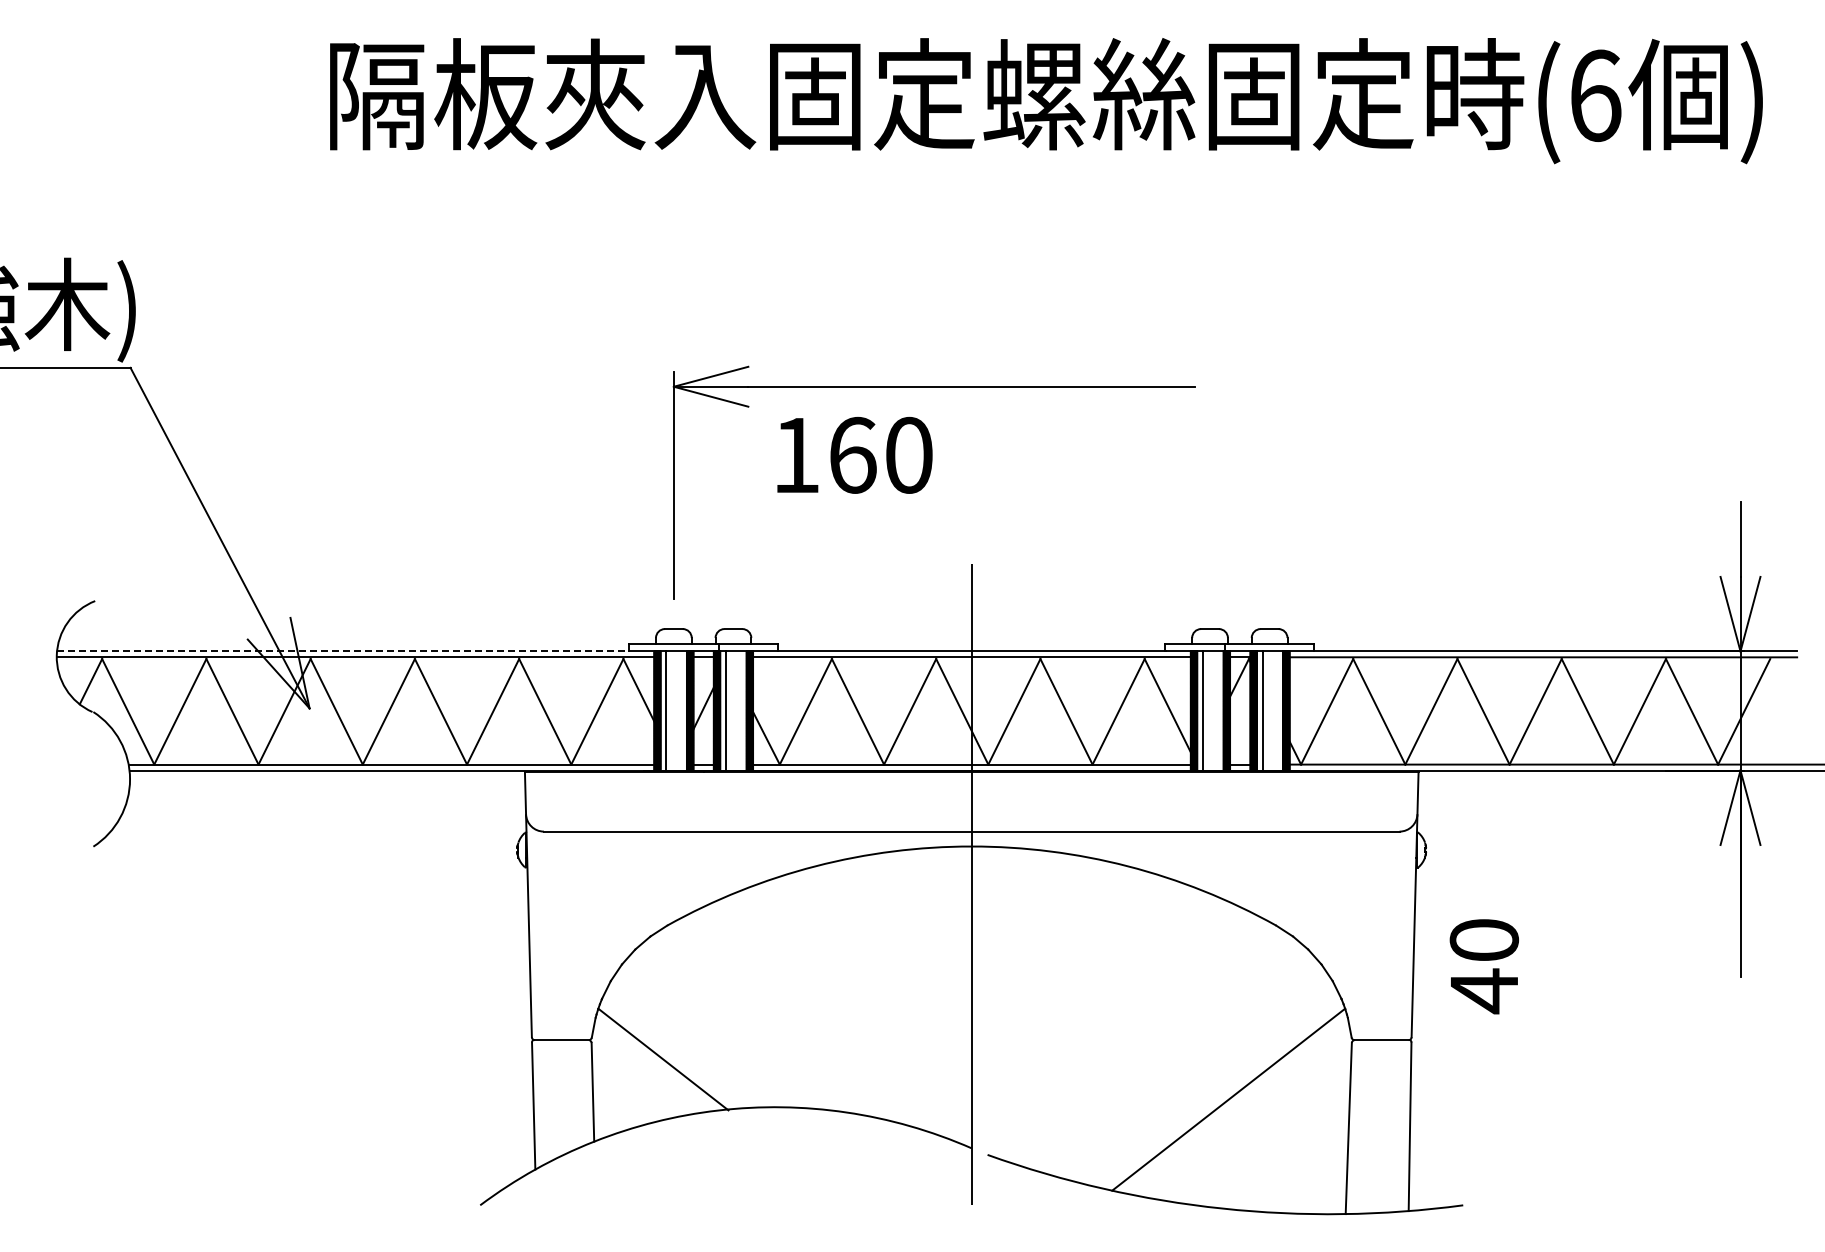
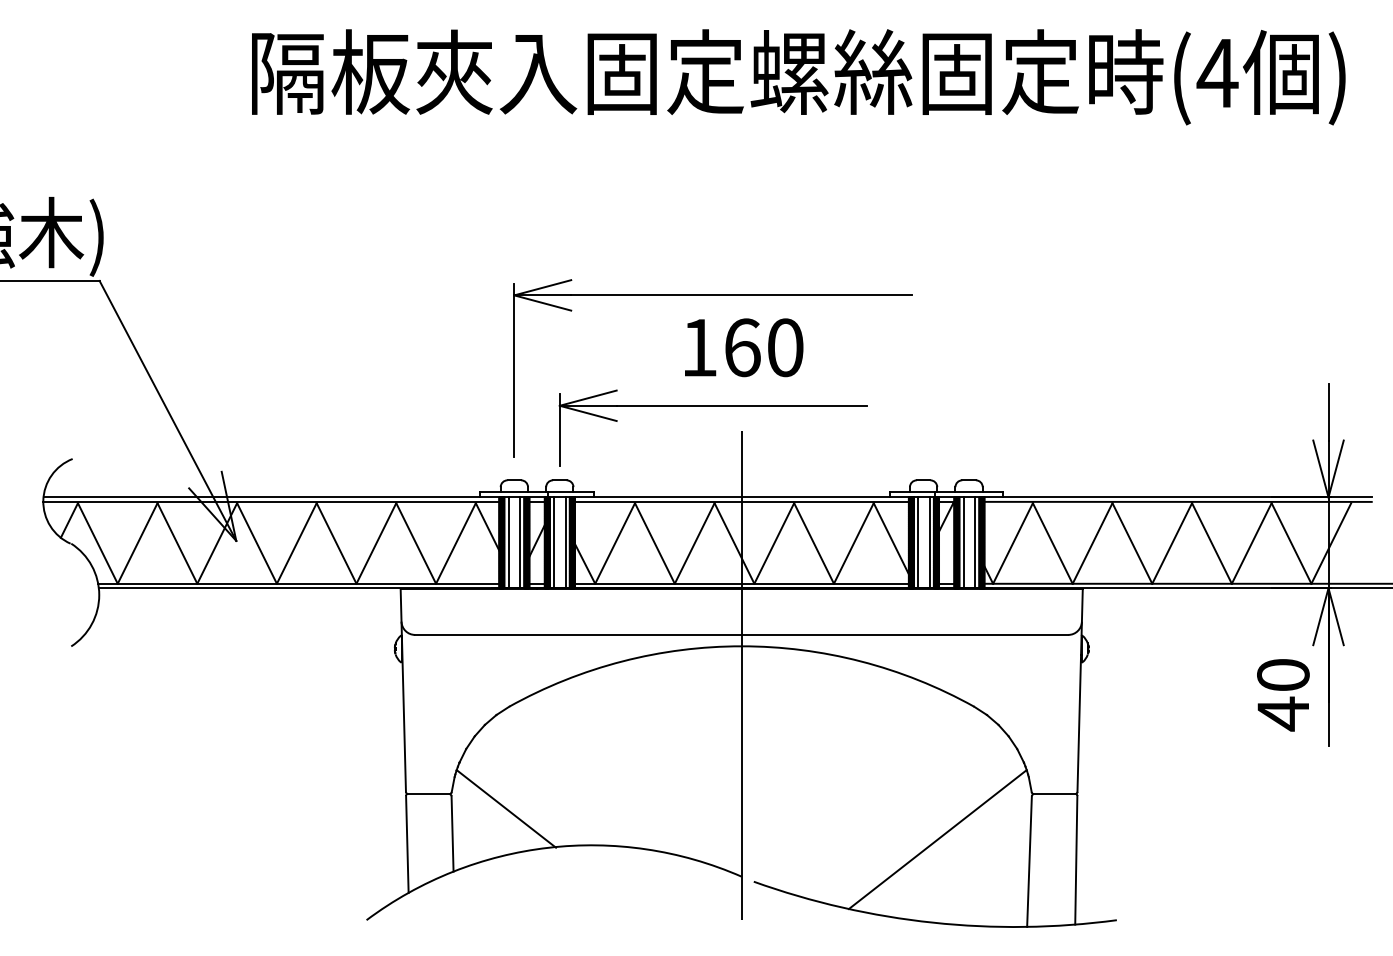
text: (1594, 95) -> (1217, 73), (6 -> (4
text: (854, 454) -> (743, 347), moved
part: (934, 531) -> (713, 405), added
line: (343, 651) -> (262, 497), dashed -> solid
line: (681, 710) -> (520, 542), added
line: (740, 710) -> (565, 542), added
line: (1217, 710) -> (929, 542), added
line: (1277, 710) -> (975, 542), added
text: (1483, 966) -> (1282, 695), moved

